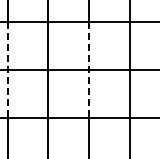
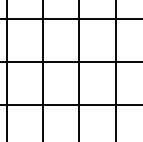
line: (7, 70) -> (6, 62), dashed -> solid
line: (88, 70) -> (79, 62), dashed -> solid

